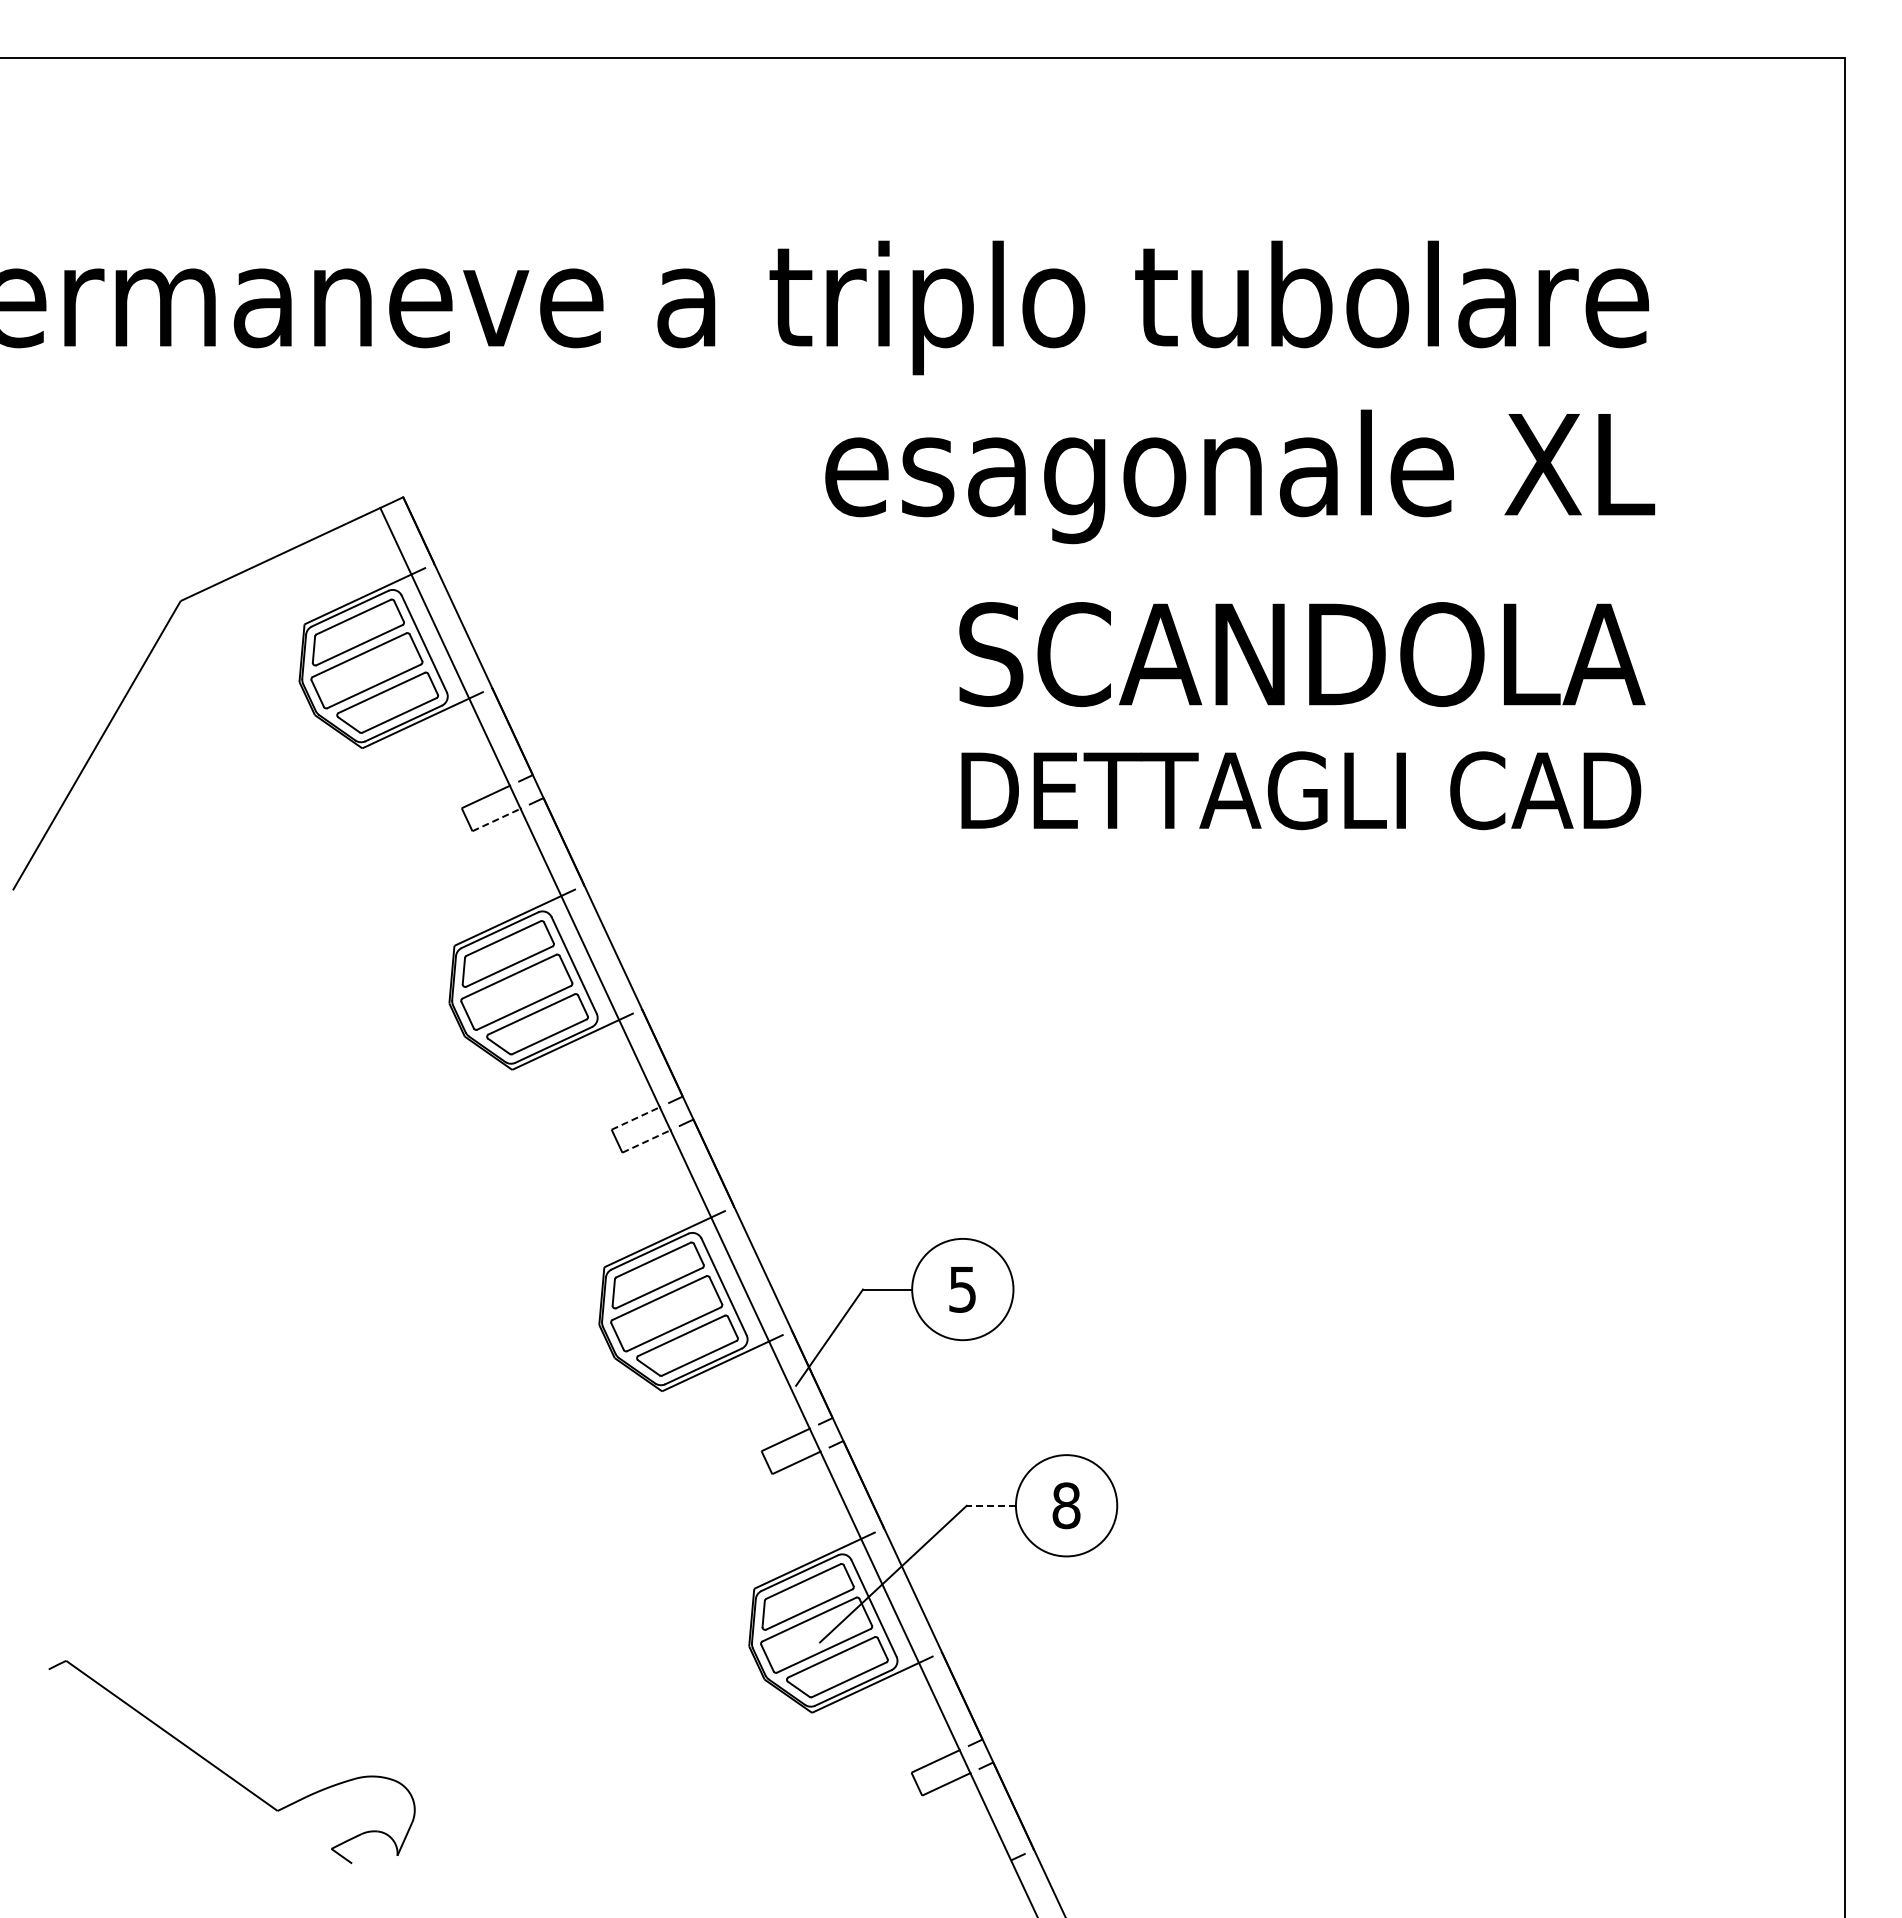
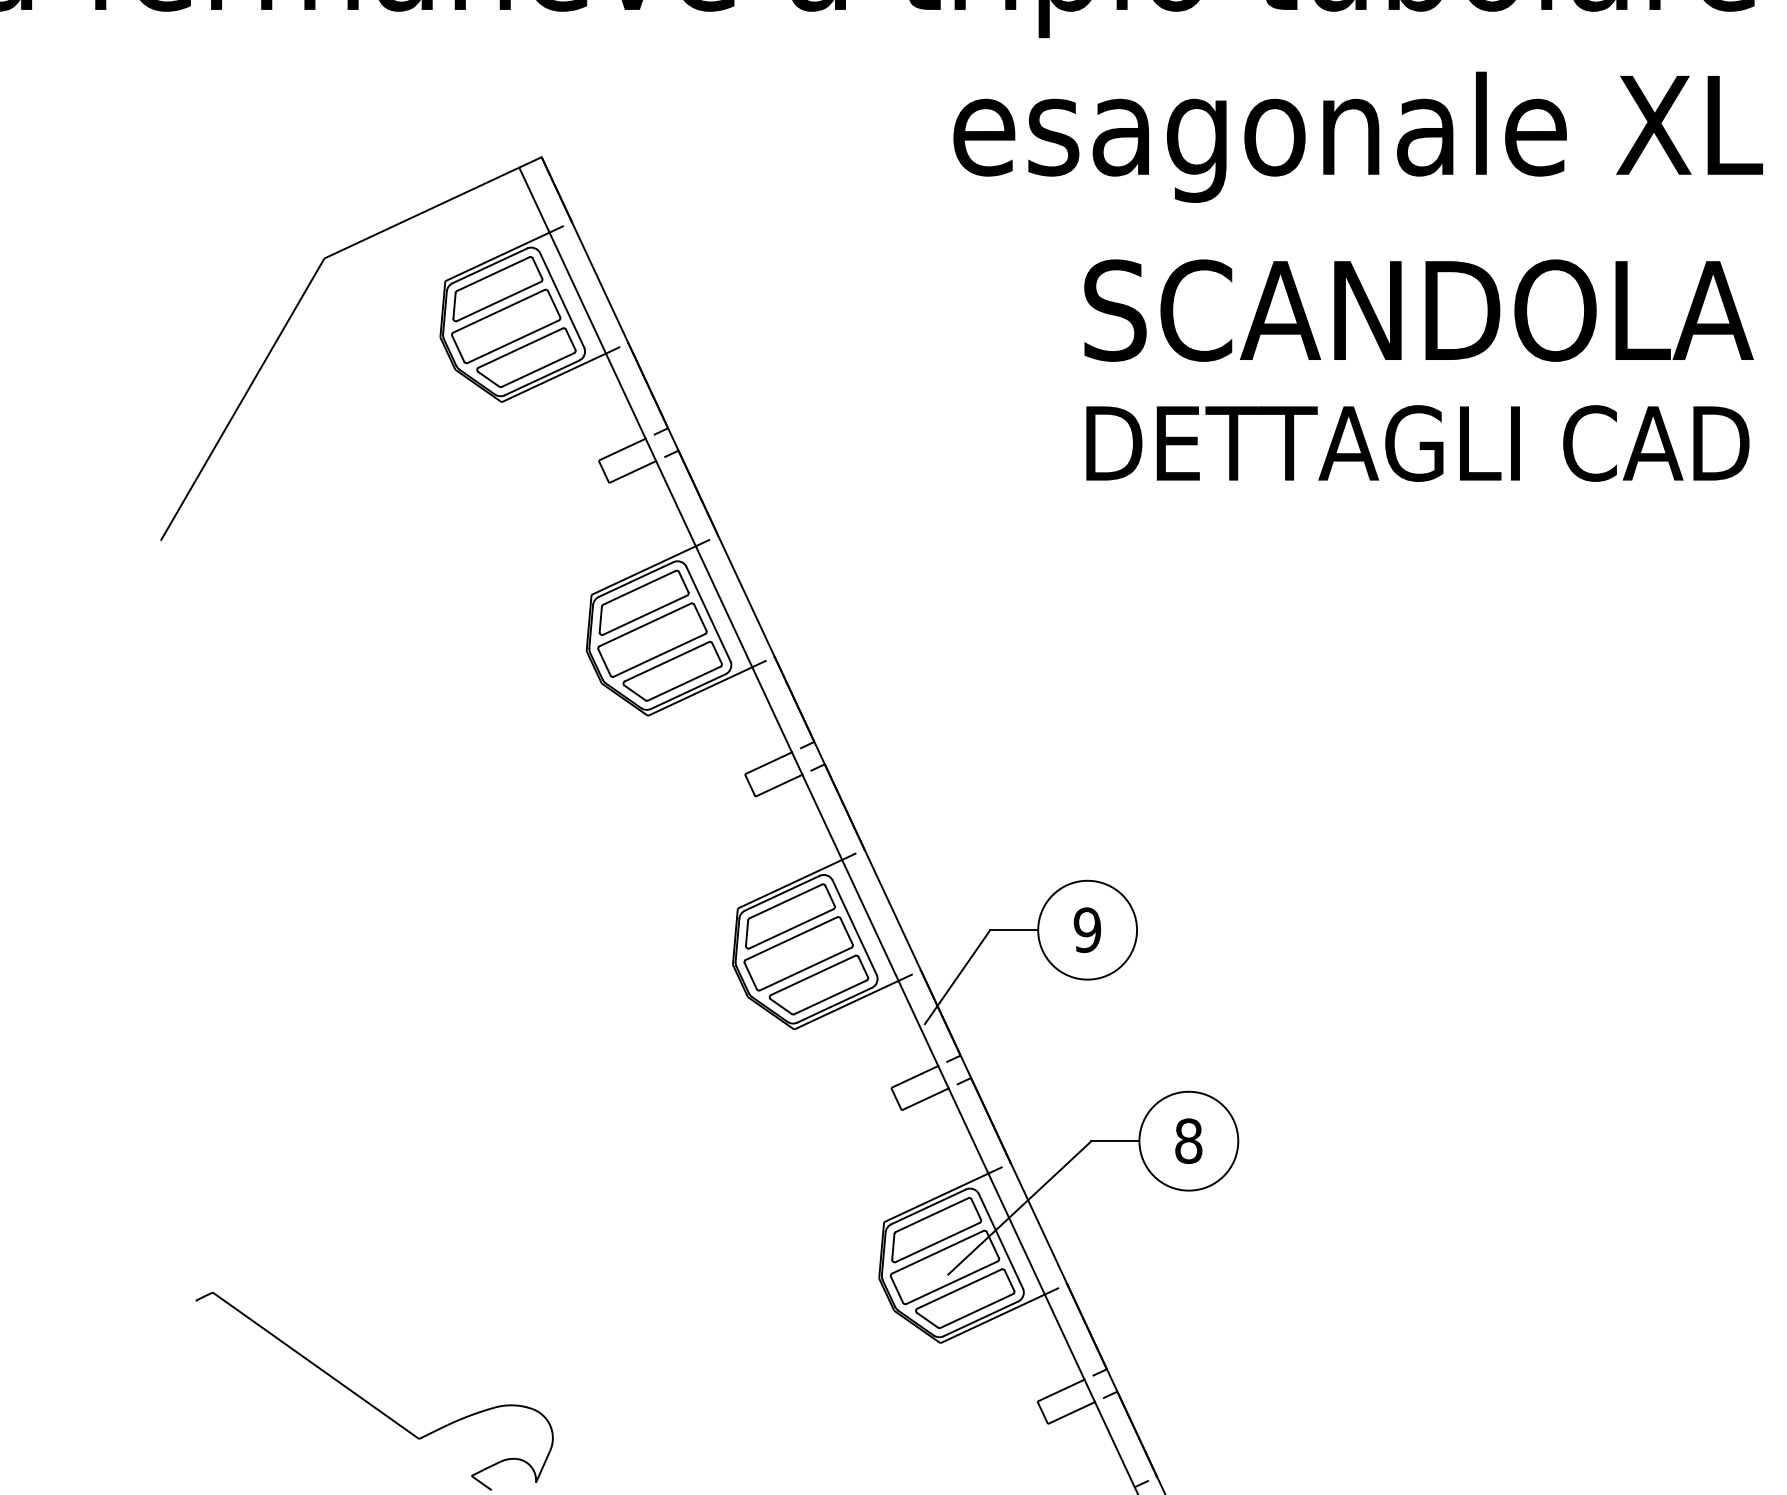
line: (496, 820) -> (632, 472), dashed -> solid
line: (635, 1118) -> (768, 763), dashed -> solid
line: (646, 1141) -> (778, 785), dashed -> solid
text: (962, 1289) -> (1087, 930), 5 -> 9
line: (991, 1505) -> (1115, 1140), dashed -> solid

